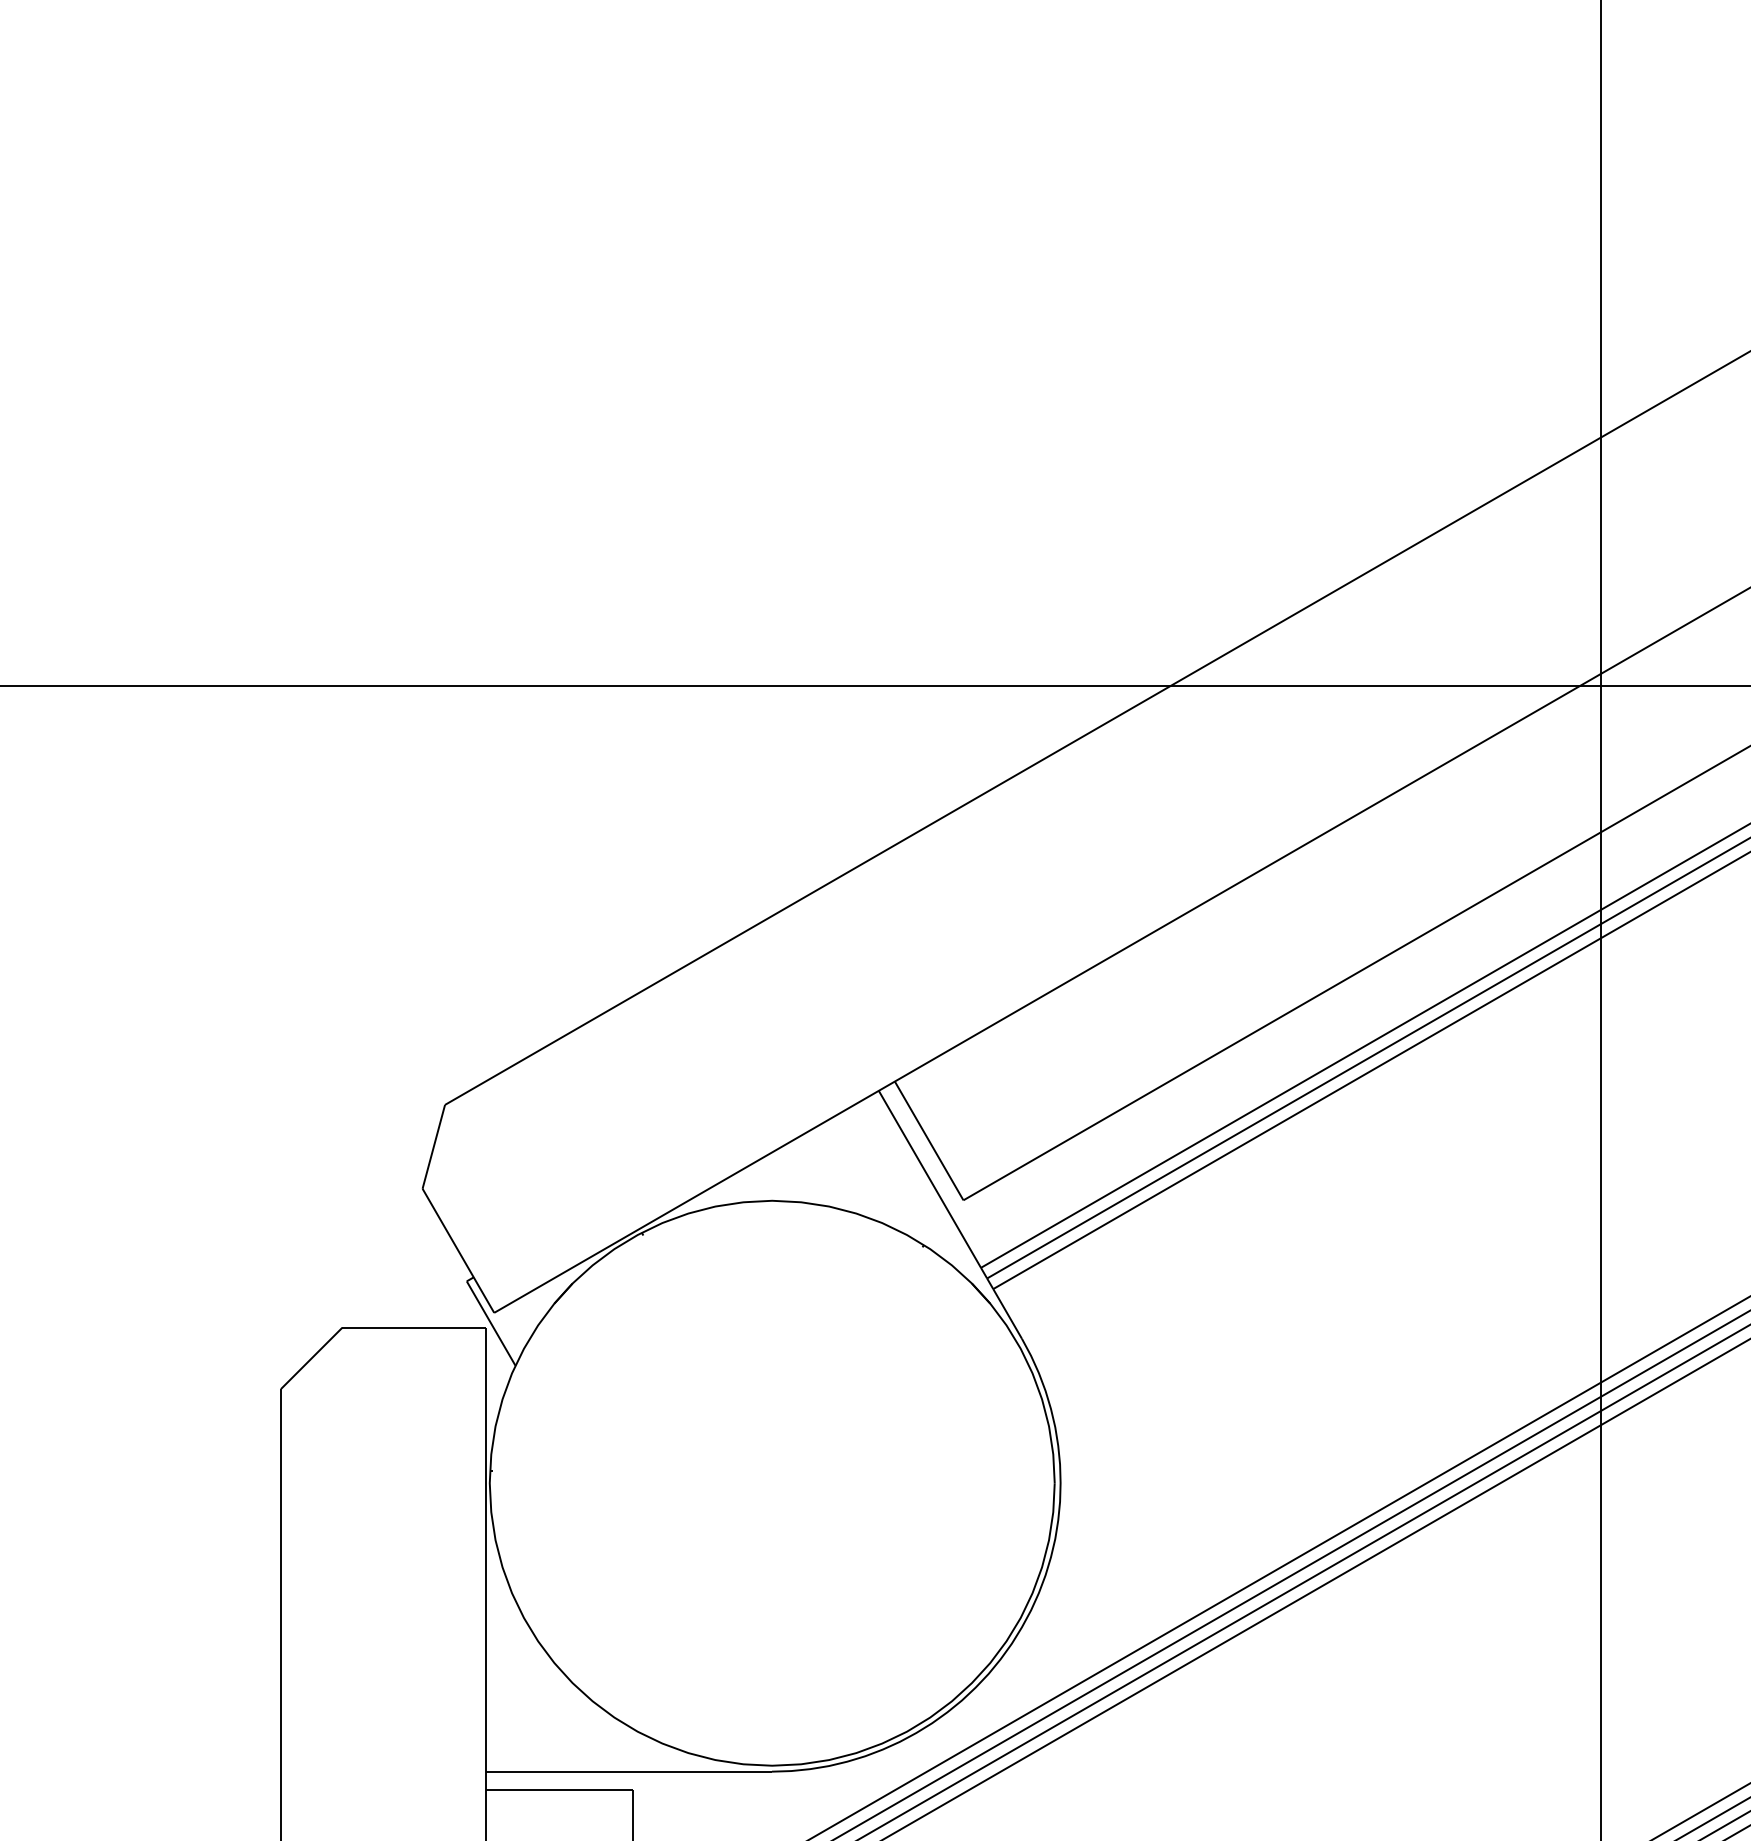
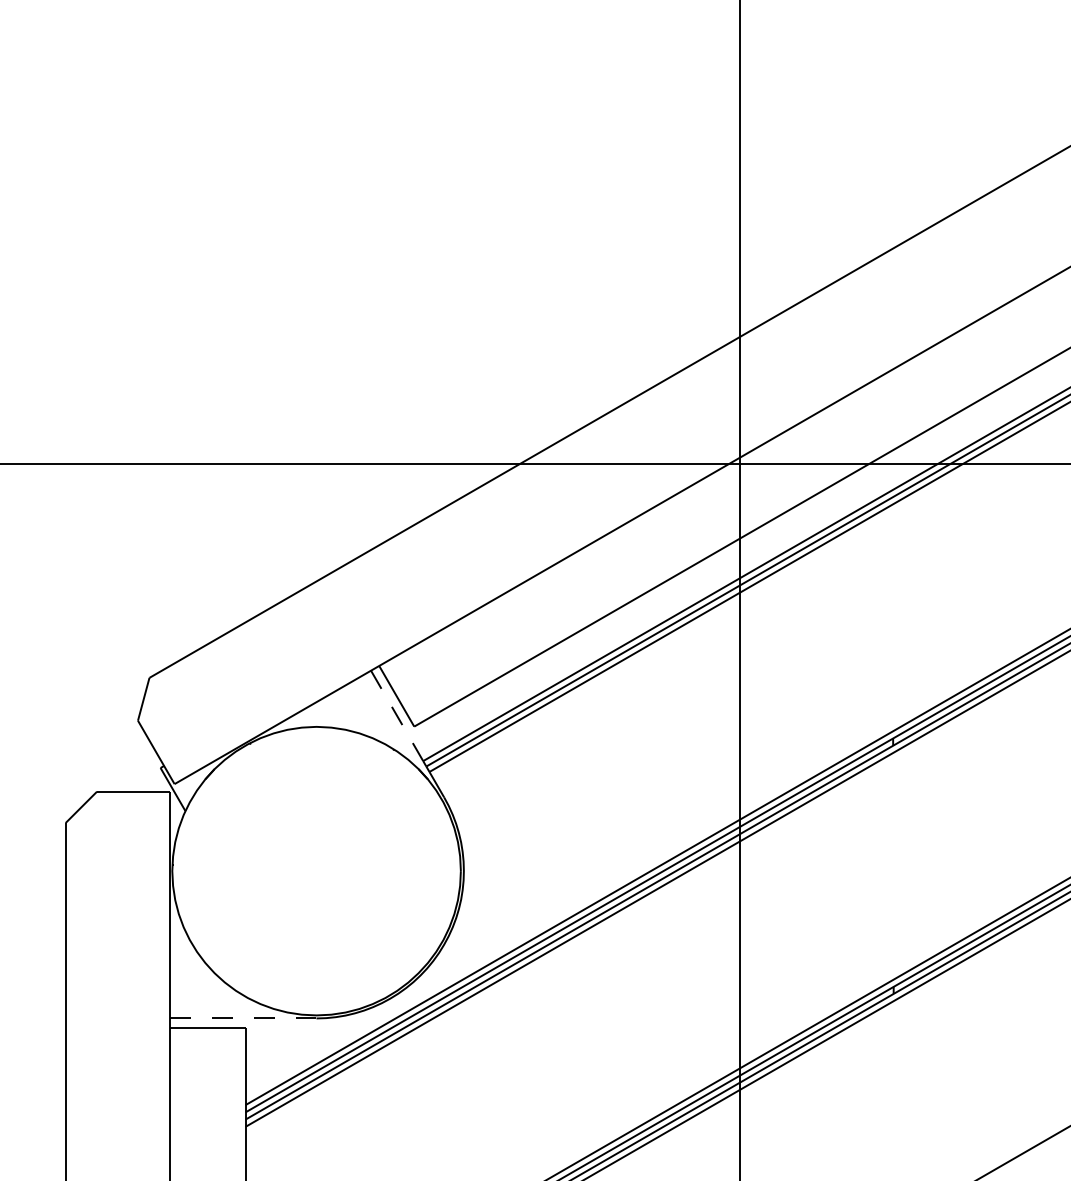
line: (930, 1180) -> (397, 716), solid -> dashed
line: (627, 1771) -> (242, 1018), solid -> dashed

